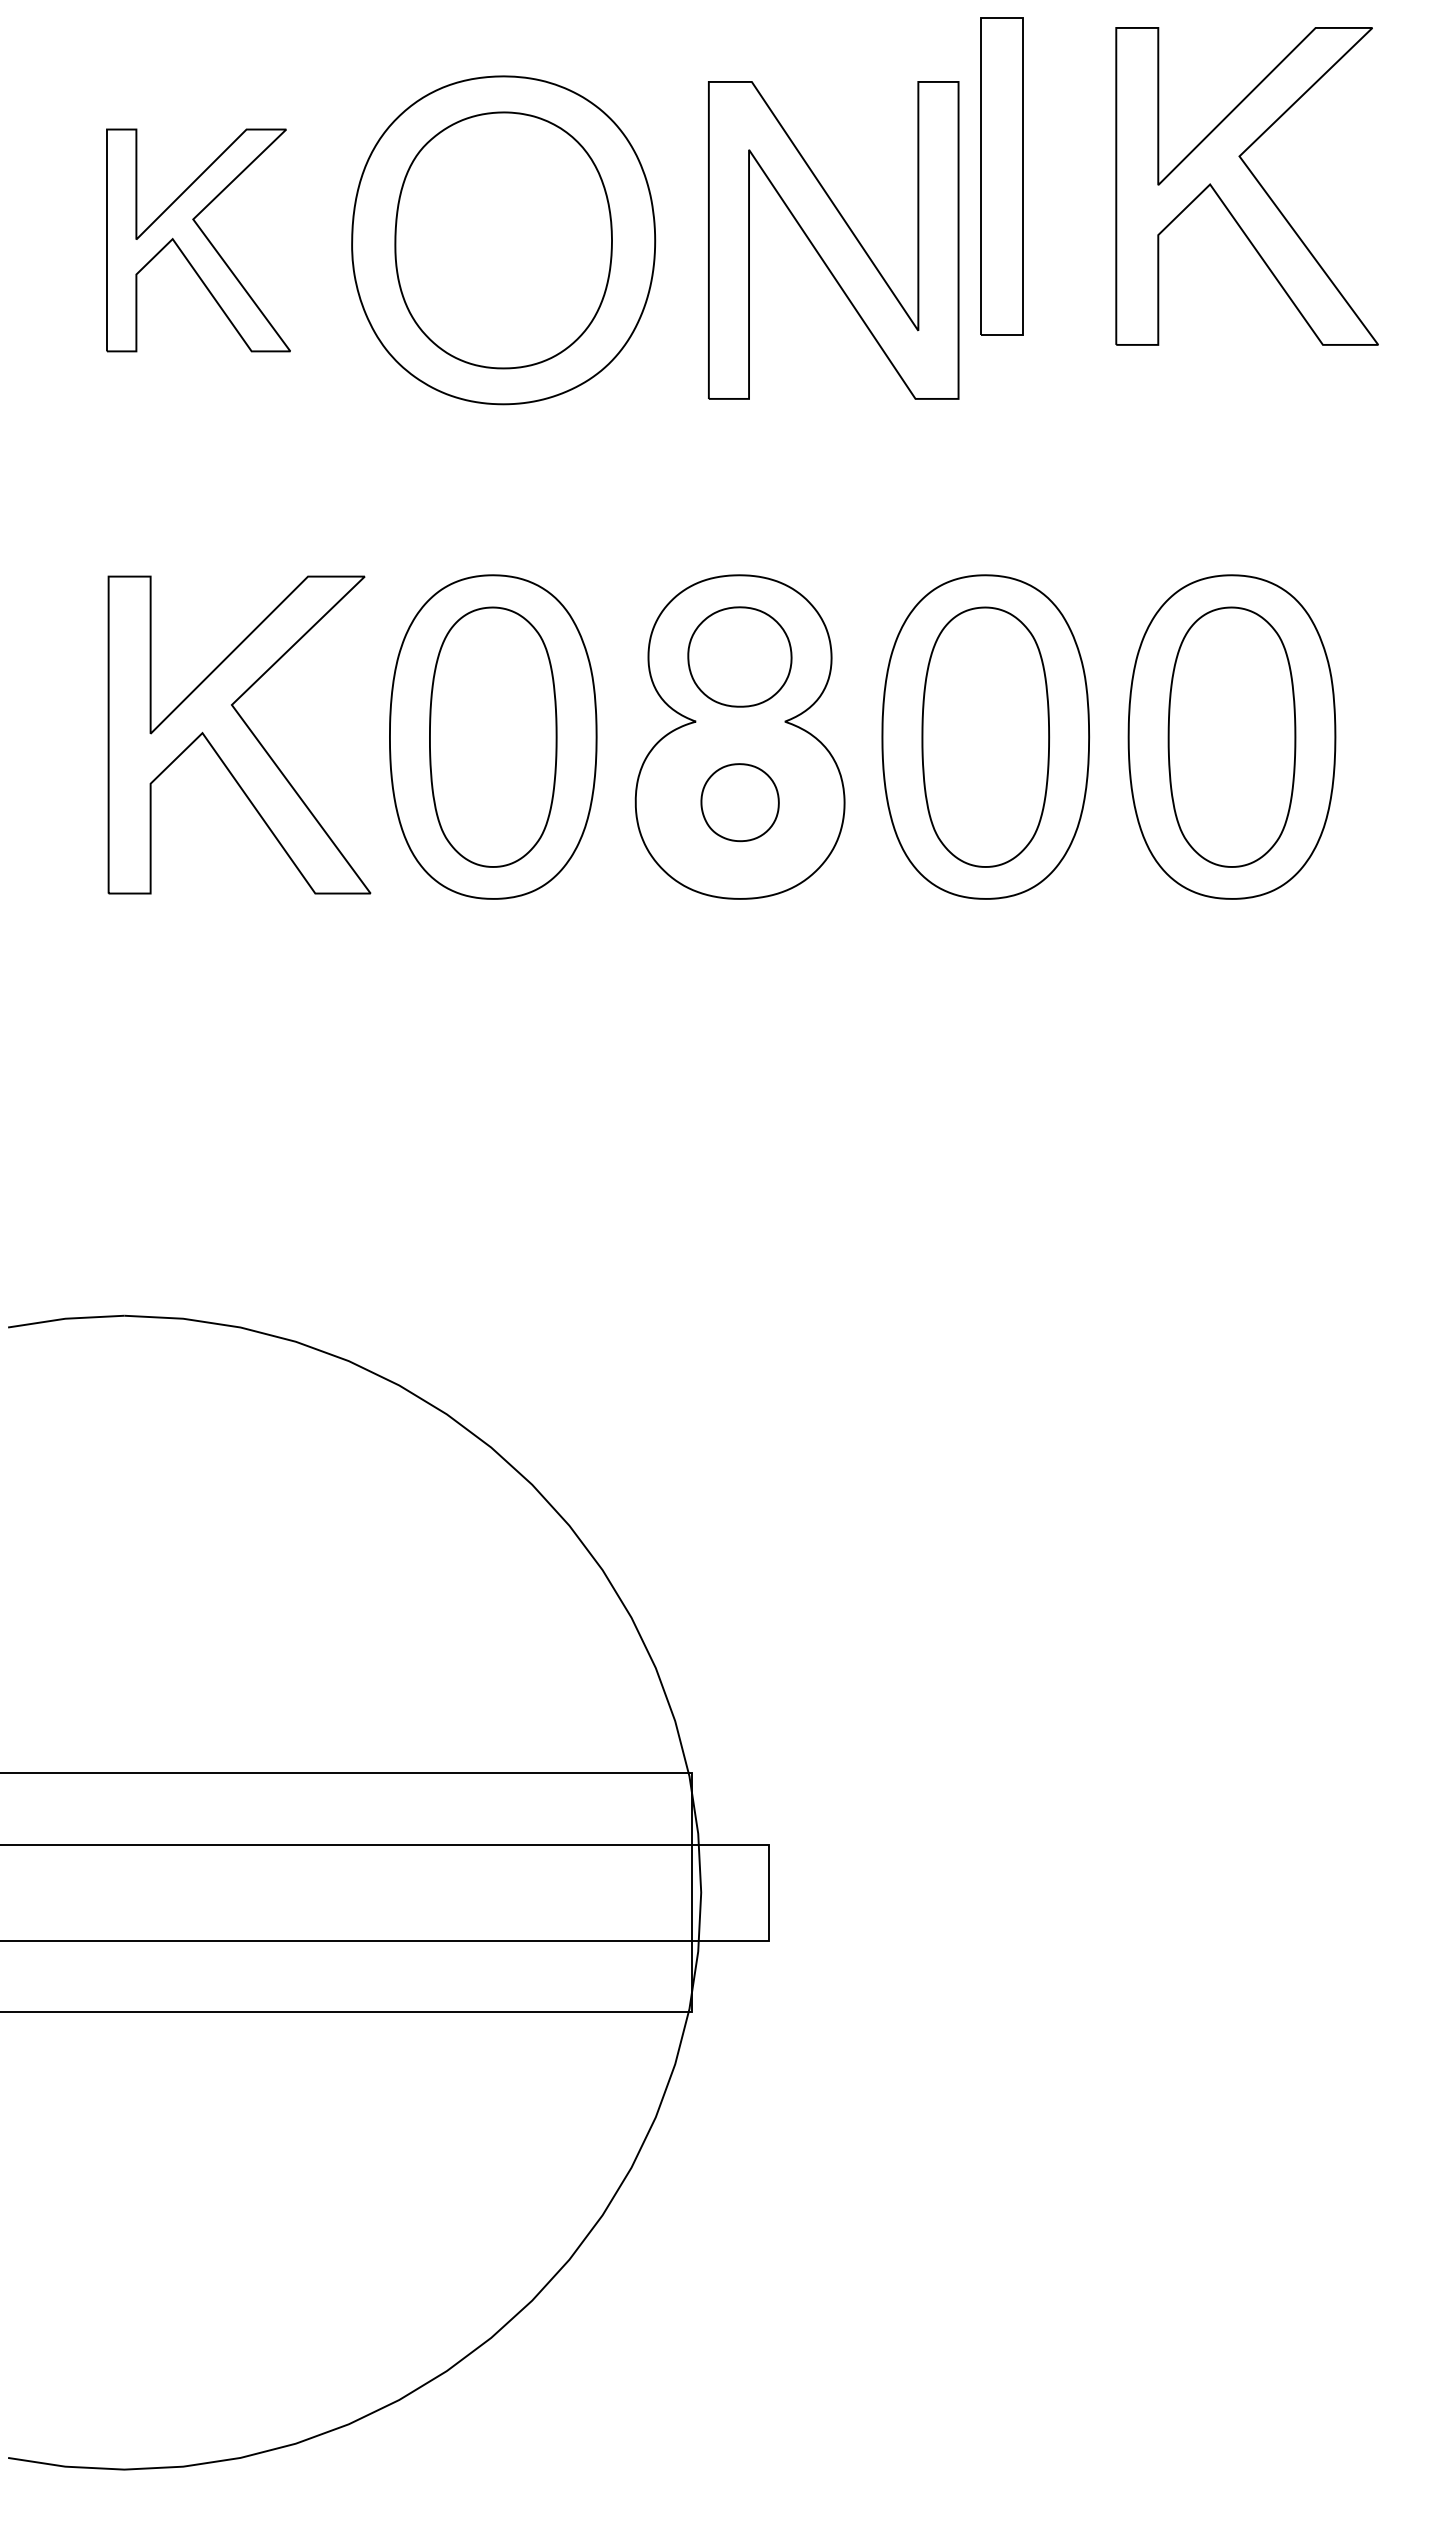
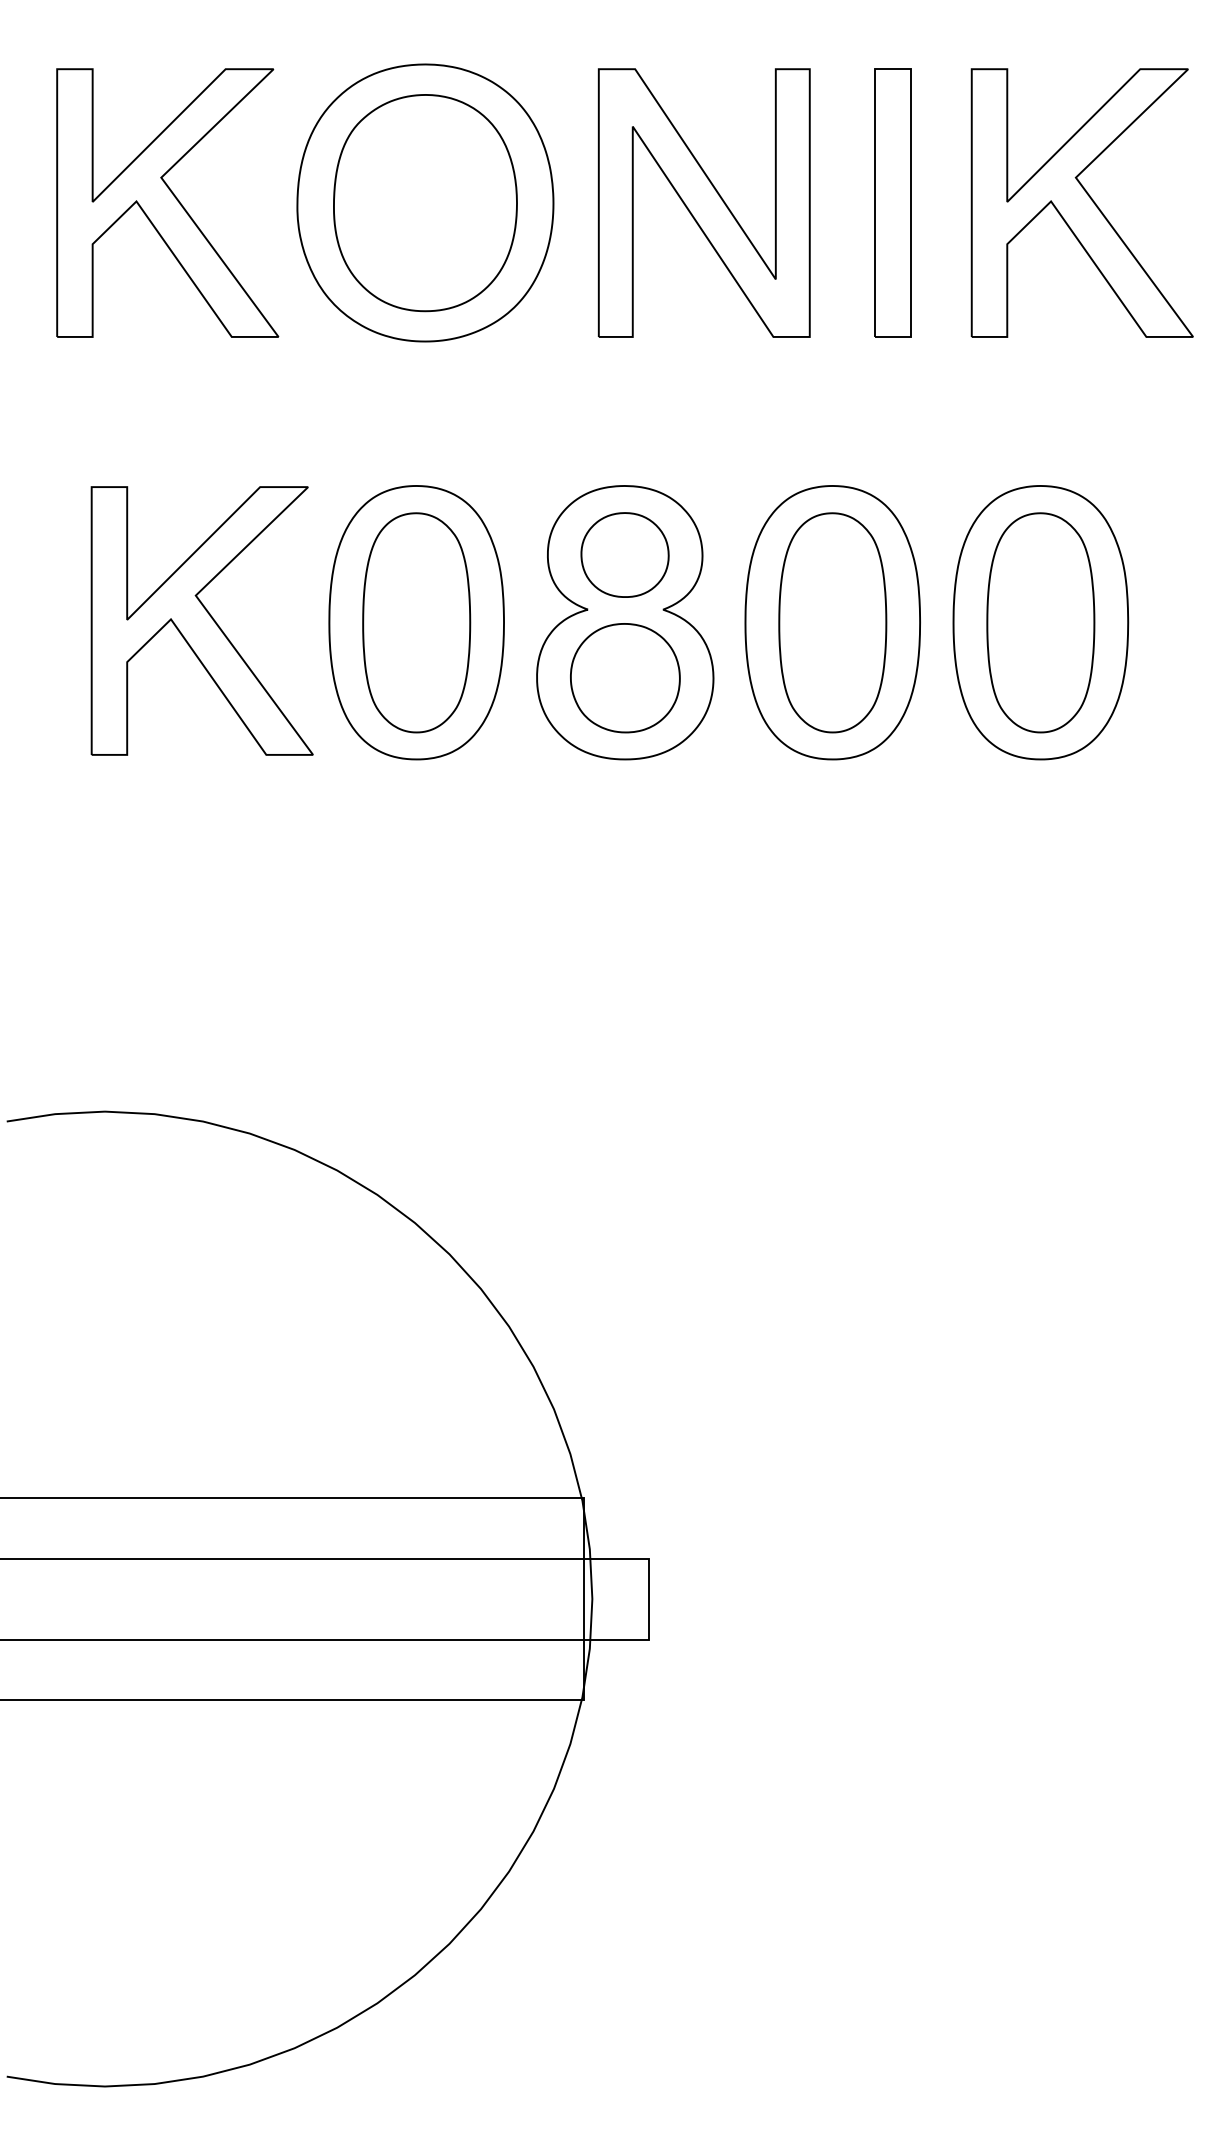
part: (1001, 176) -> (892, 203), moved
part: (1246, 186) -> (1081, 203), moved
part: (198, 240) -> (167, 203), size x1.43
part: (739, 802) -> (624, 677), size x1.67

